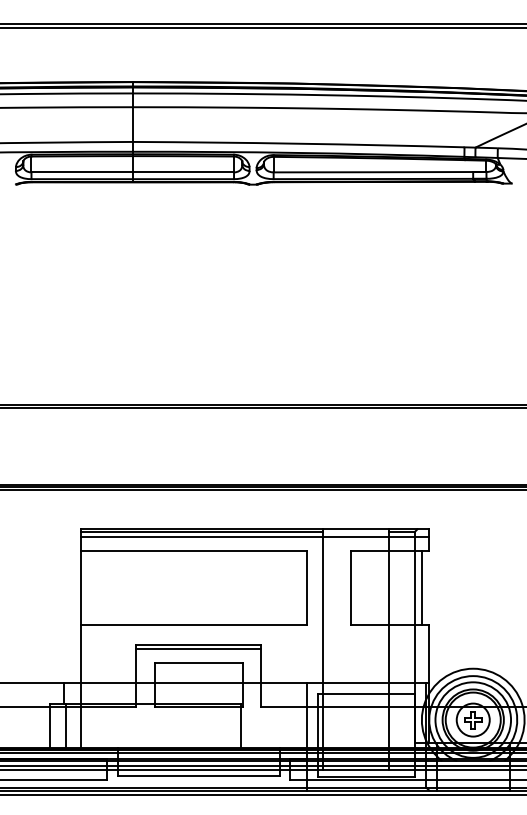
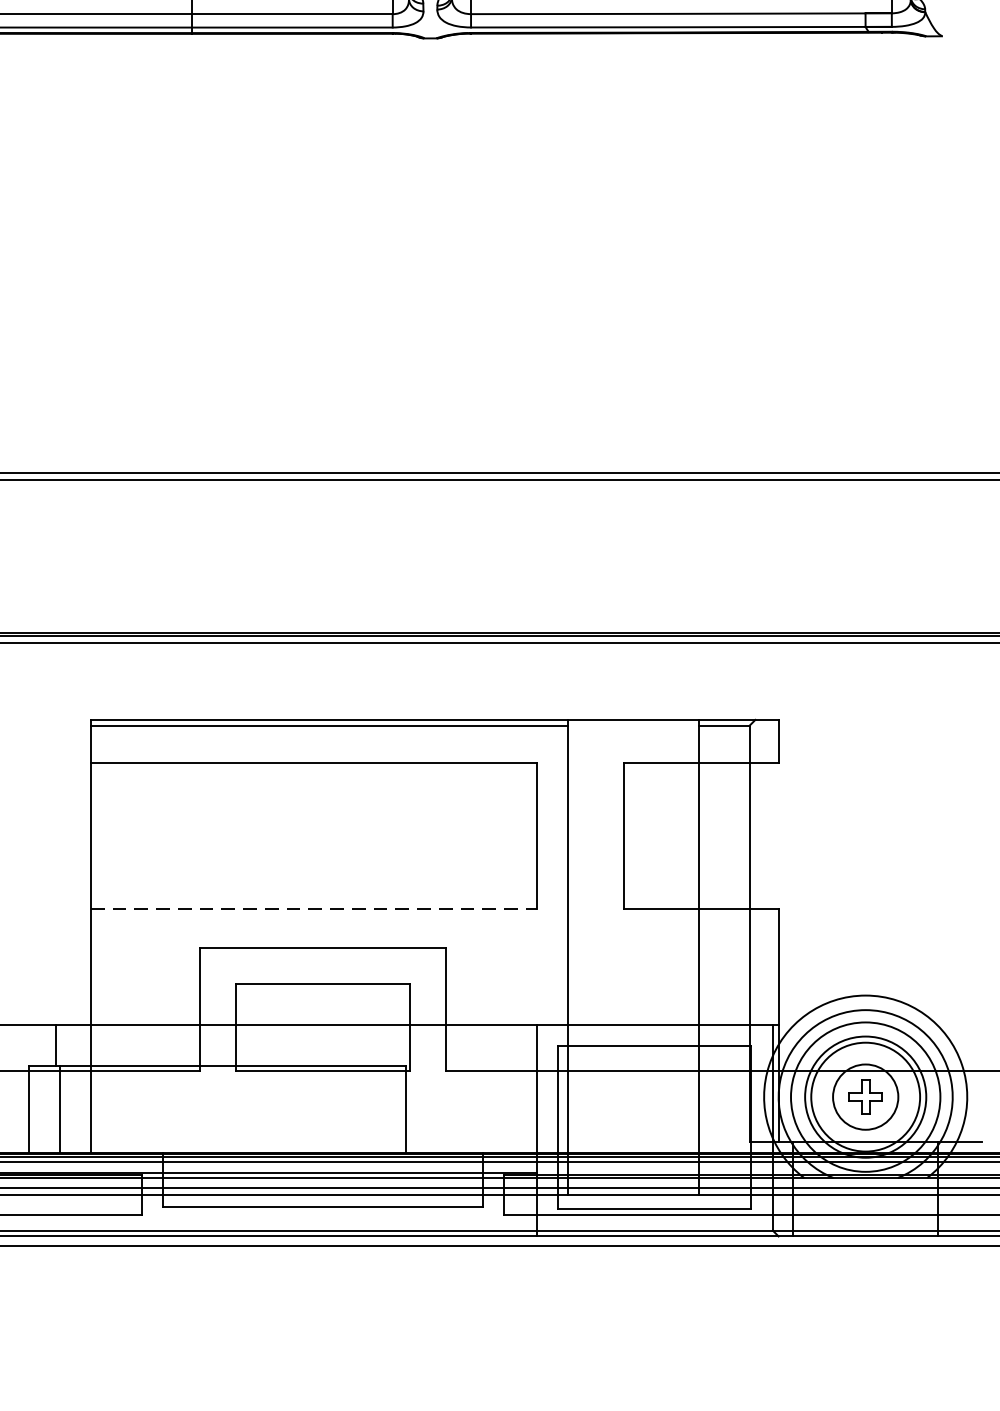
line: (255, 536) -> (435, 734), removed
line: (421, 587) -> (763, 834), removed
line: (194, 624) -> (314, 908), solid -> dashed
line: (198, 648) -> (322, 955), removed

